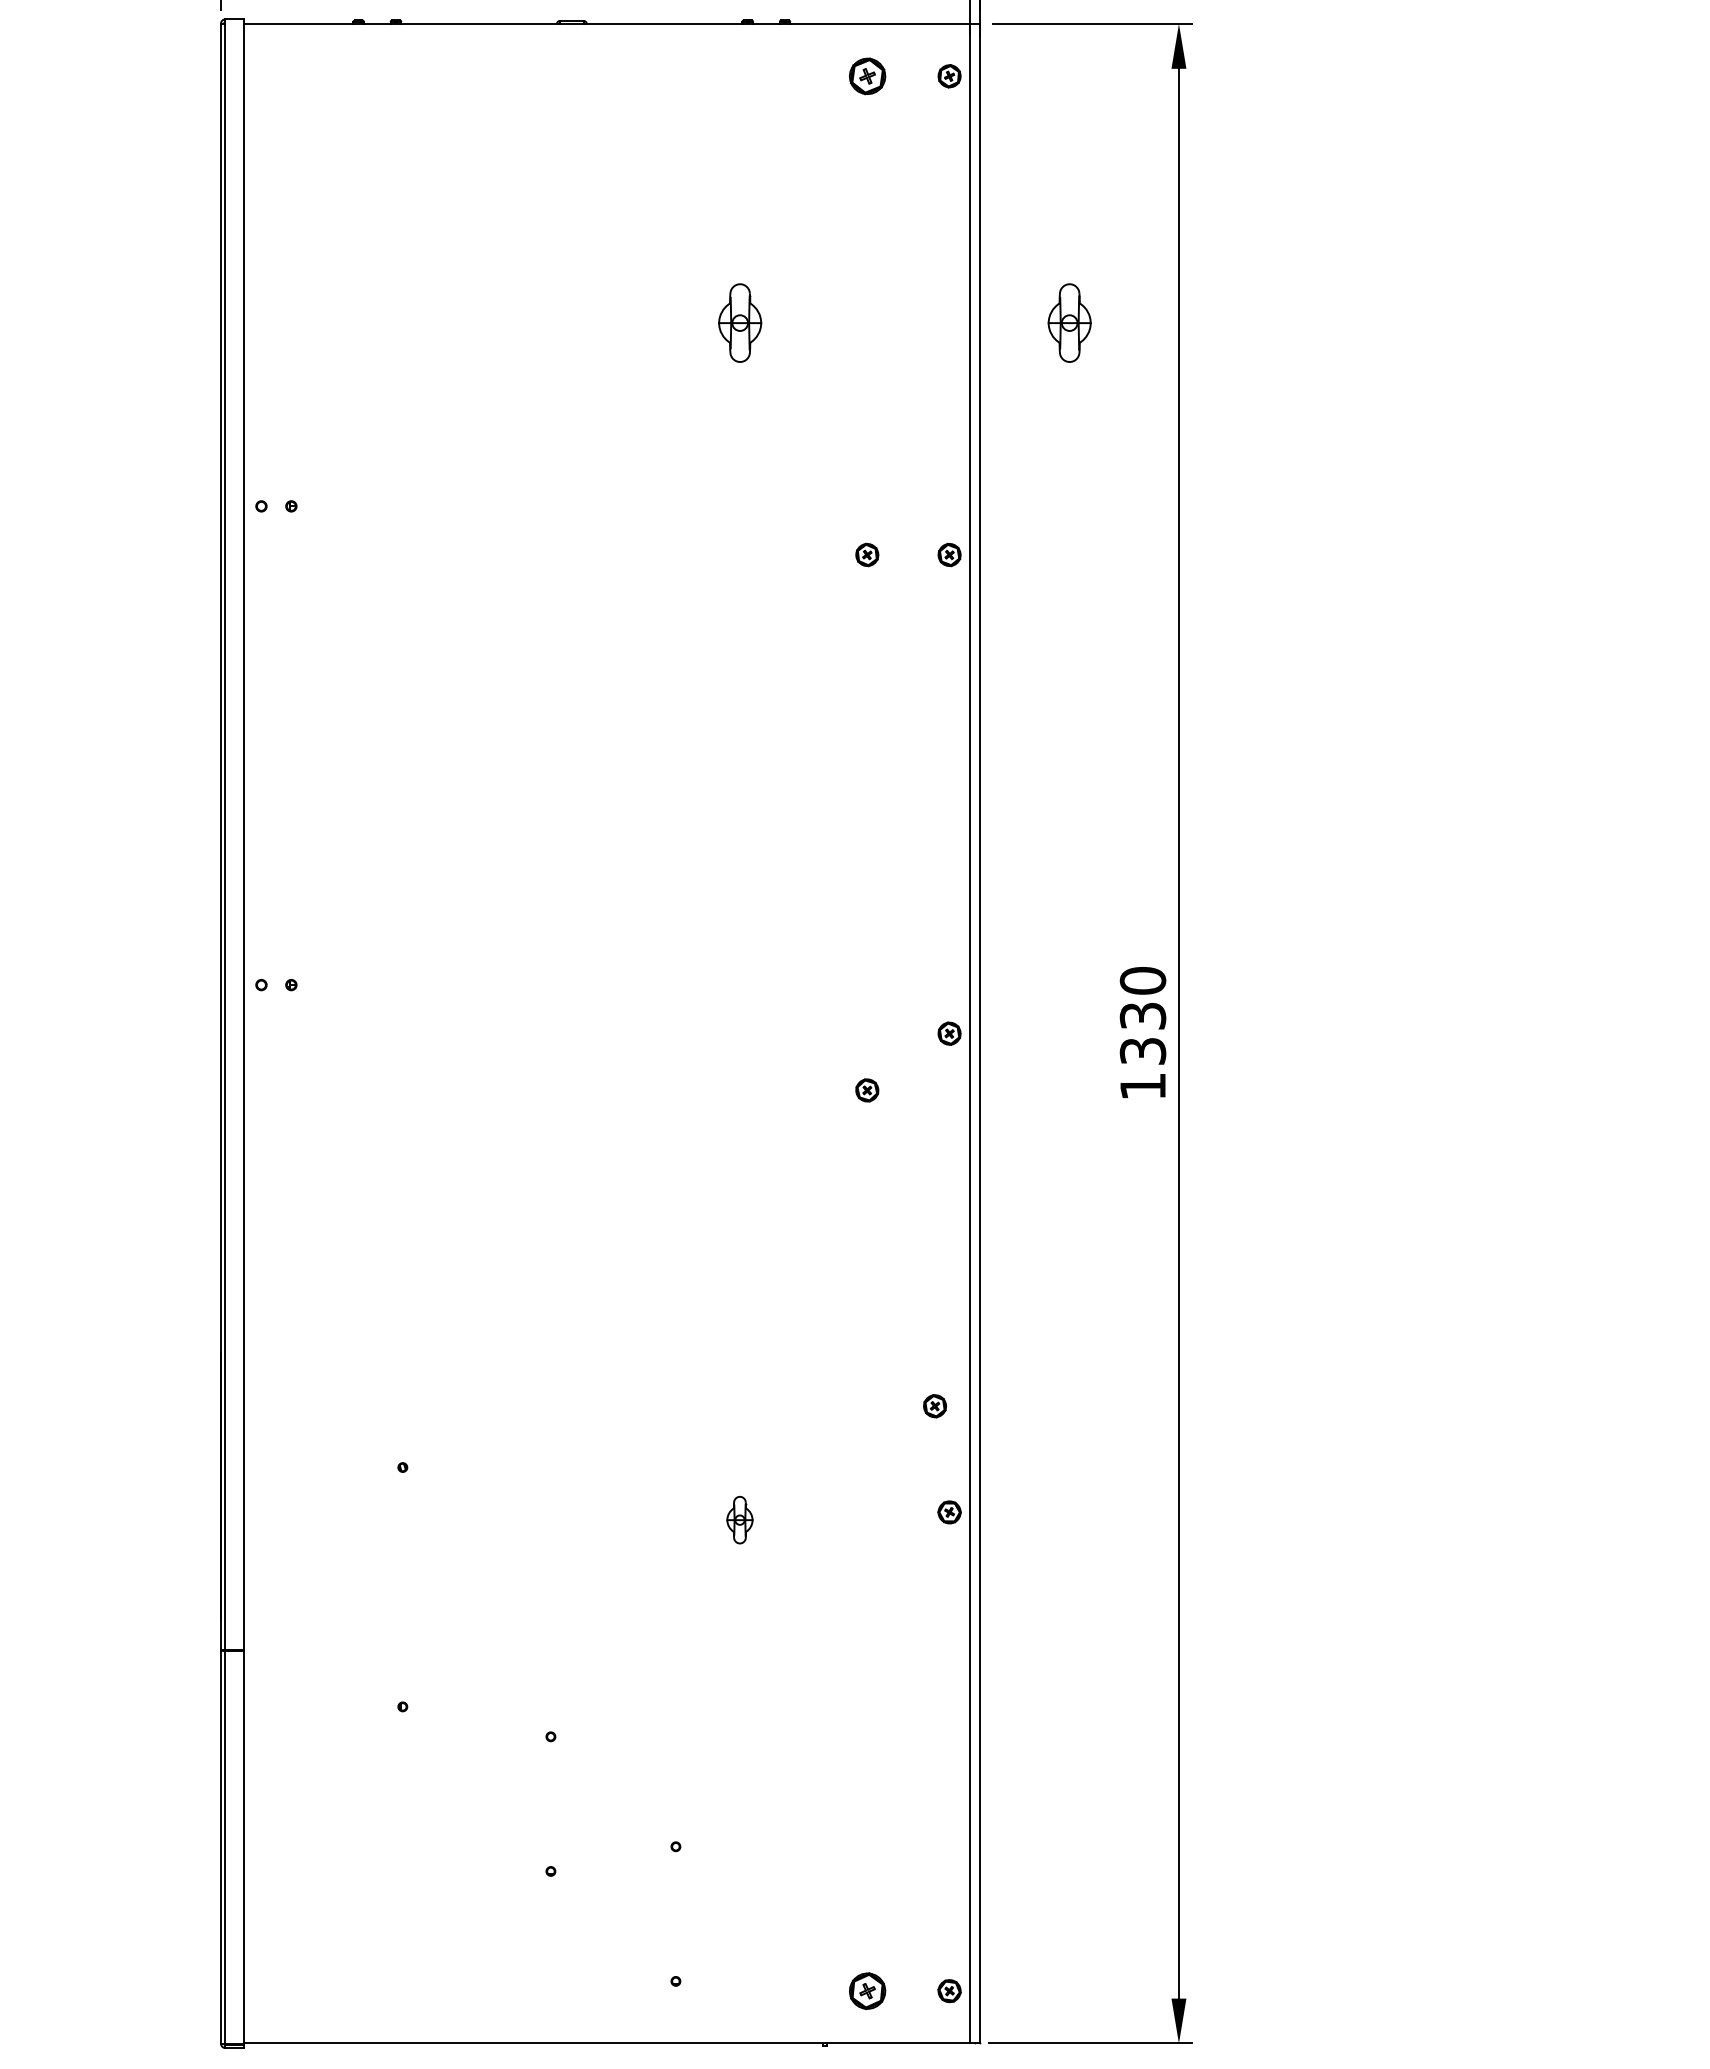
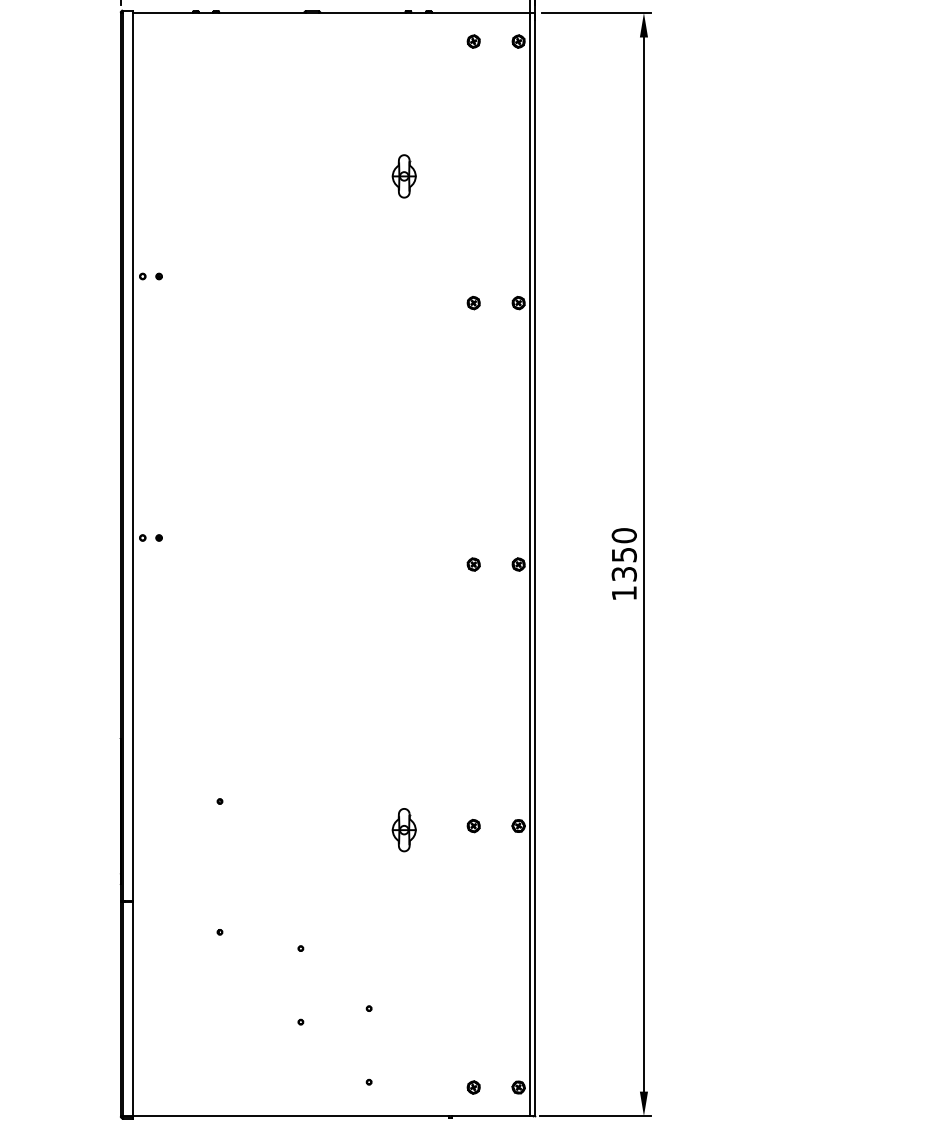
part: (866, 76) -> (473, 41), size x0.62
part: (1068, 323) -> (583, 176), removed
text: (1141, 1015) -> (623, 554), 1330 -> 1350
part: (866, 1090) -> (473, 564), moved
part: (934, 1405) -> (473, 825), moved
part: (738, 1520) -> (403, 830), size x1.67
part: (866, 1991) -> (473, 1087), size x0.62

